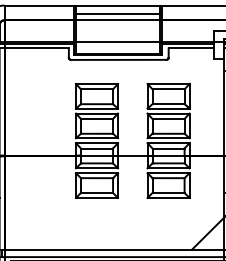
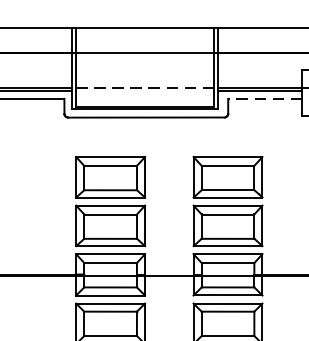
line: (117, 14) -> (144, 43), removed
line: (117, 42) -> (144, 88), solid -> dashed
line: (191, 48) -> (265, 98), solid -> dashed

